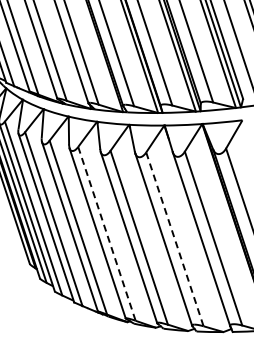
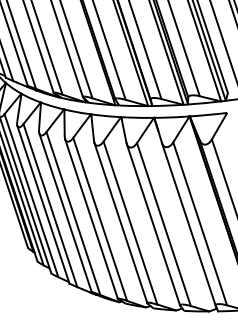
line: (106, 233) -> (99, 219), dashed -> solid
line: (174, 239) -> (163, 224), dashed -> solid

